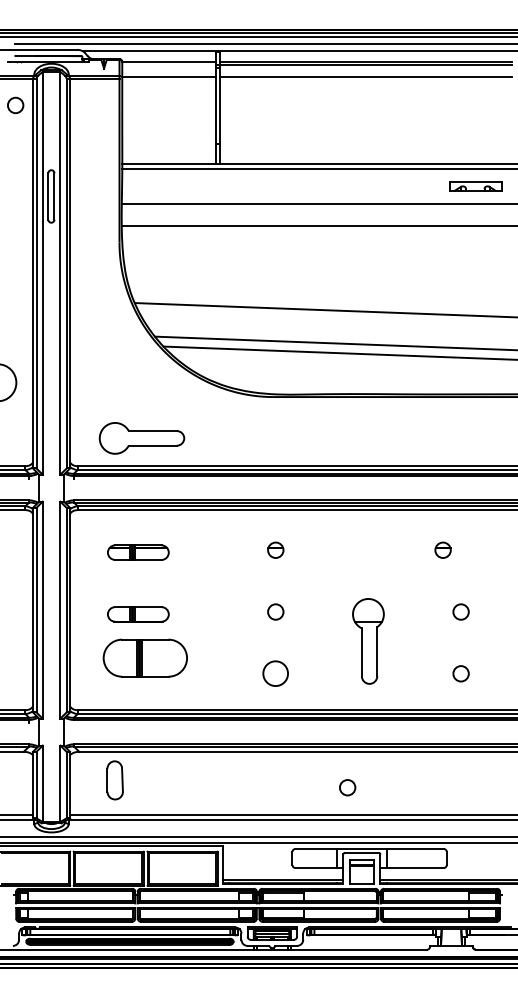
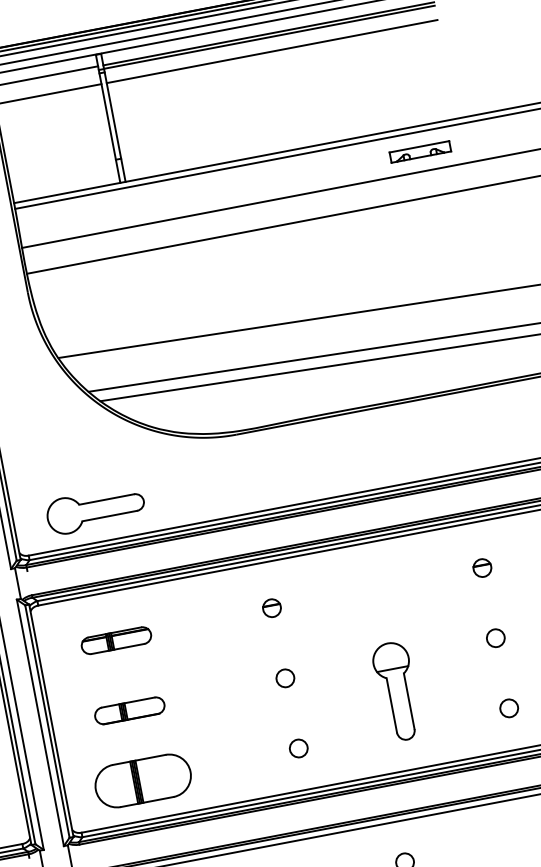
part: (442, 549) -> (481, 567), moved
part: (144, 657) -> (142, 780), moved
circle: (275, 673) -> (298, 748), size x0.62

